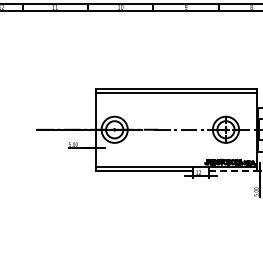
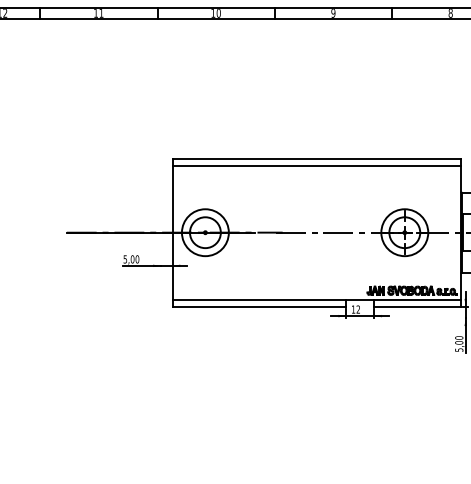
line: (233, 171) -> (418, 307), dashed -> solid

